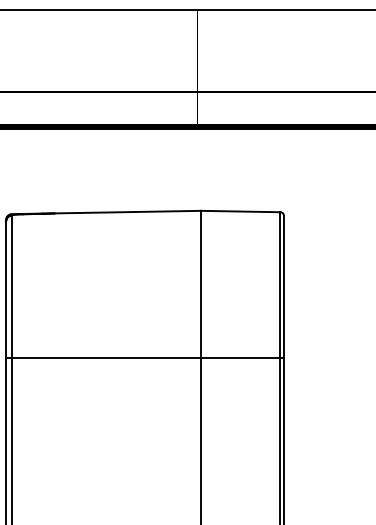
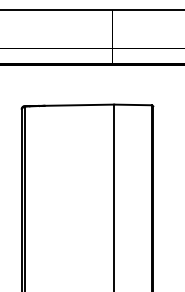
line: (144, 358) -> (87, 174), removed

